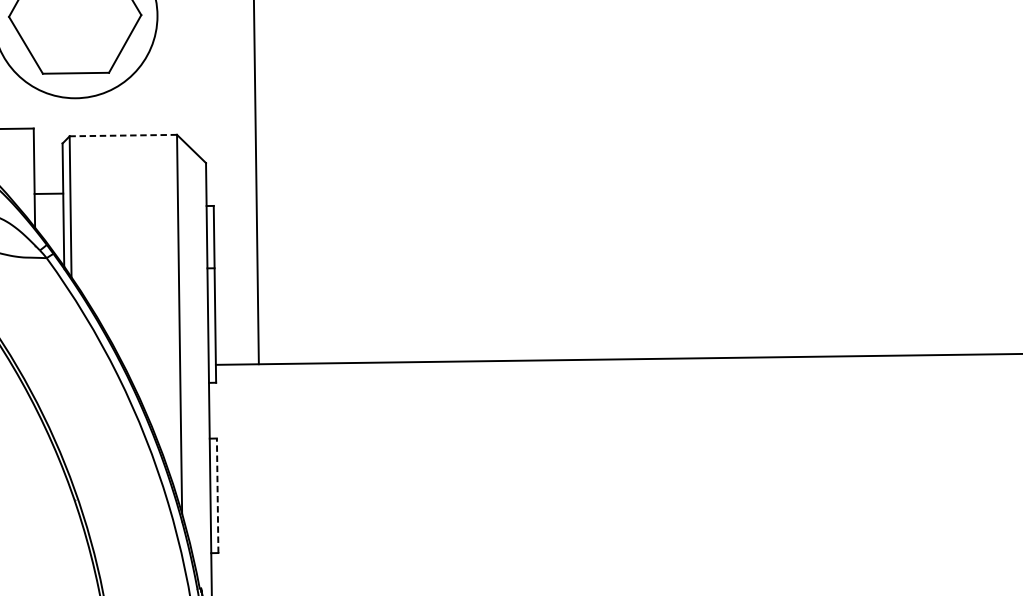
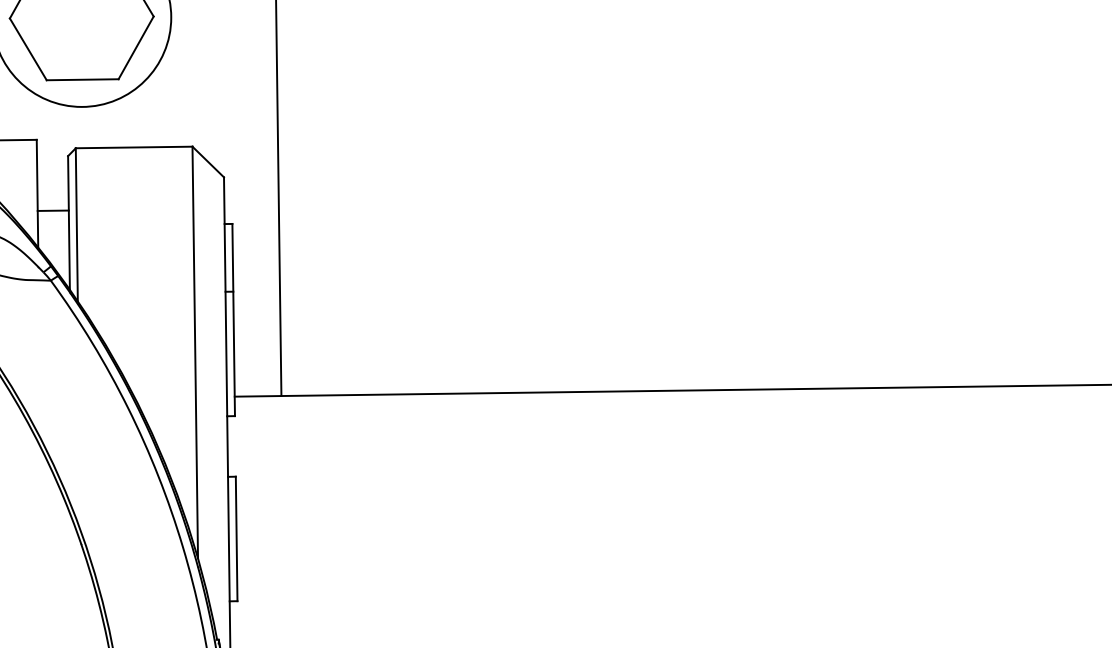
line: (122, 135) -> (133, 147), dashed -> solid
line: (217, 495) -> (236, 538), dashed -> solid

